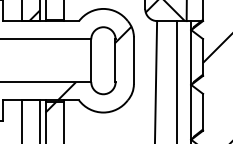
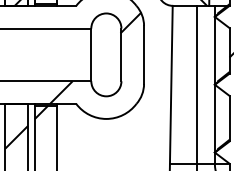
hatch: (30, 127) -> (16, 137), added

